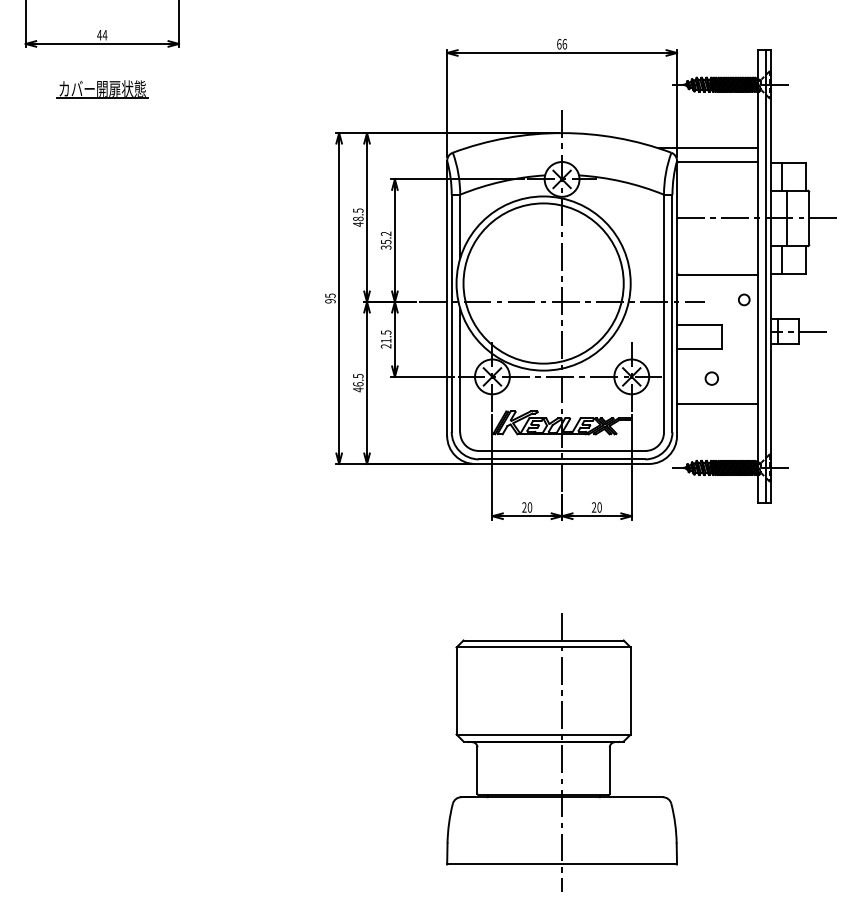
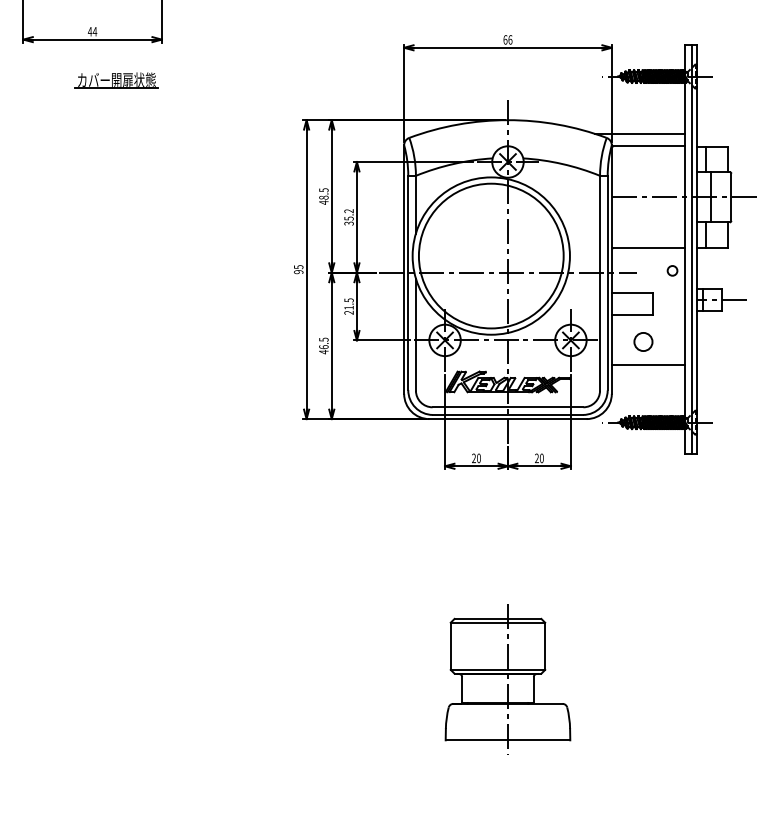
part: (102, 89) -> (116, 80), moved
circle: (710, 378) -> (642, 341), size x1.6
part: (561, 752) -> (507, 679), size x0.6

